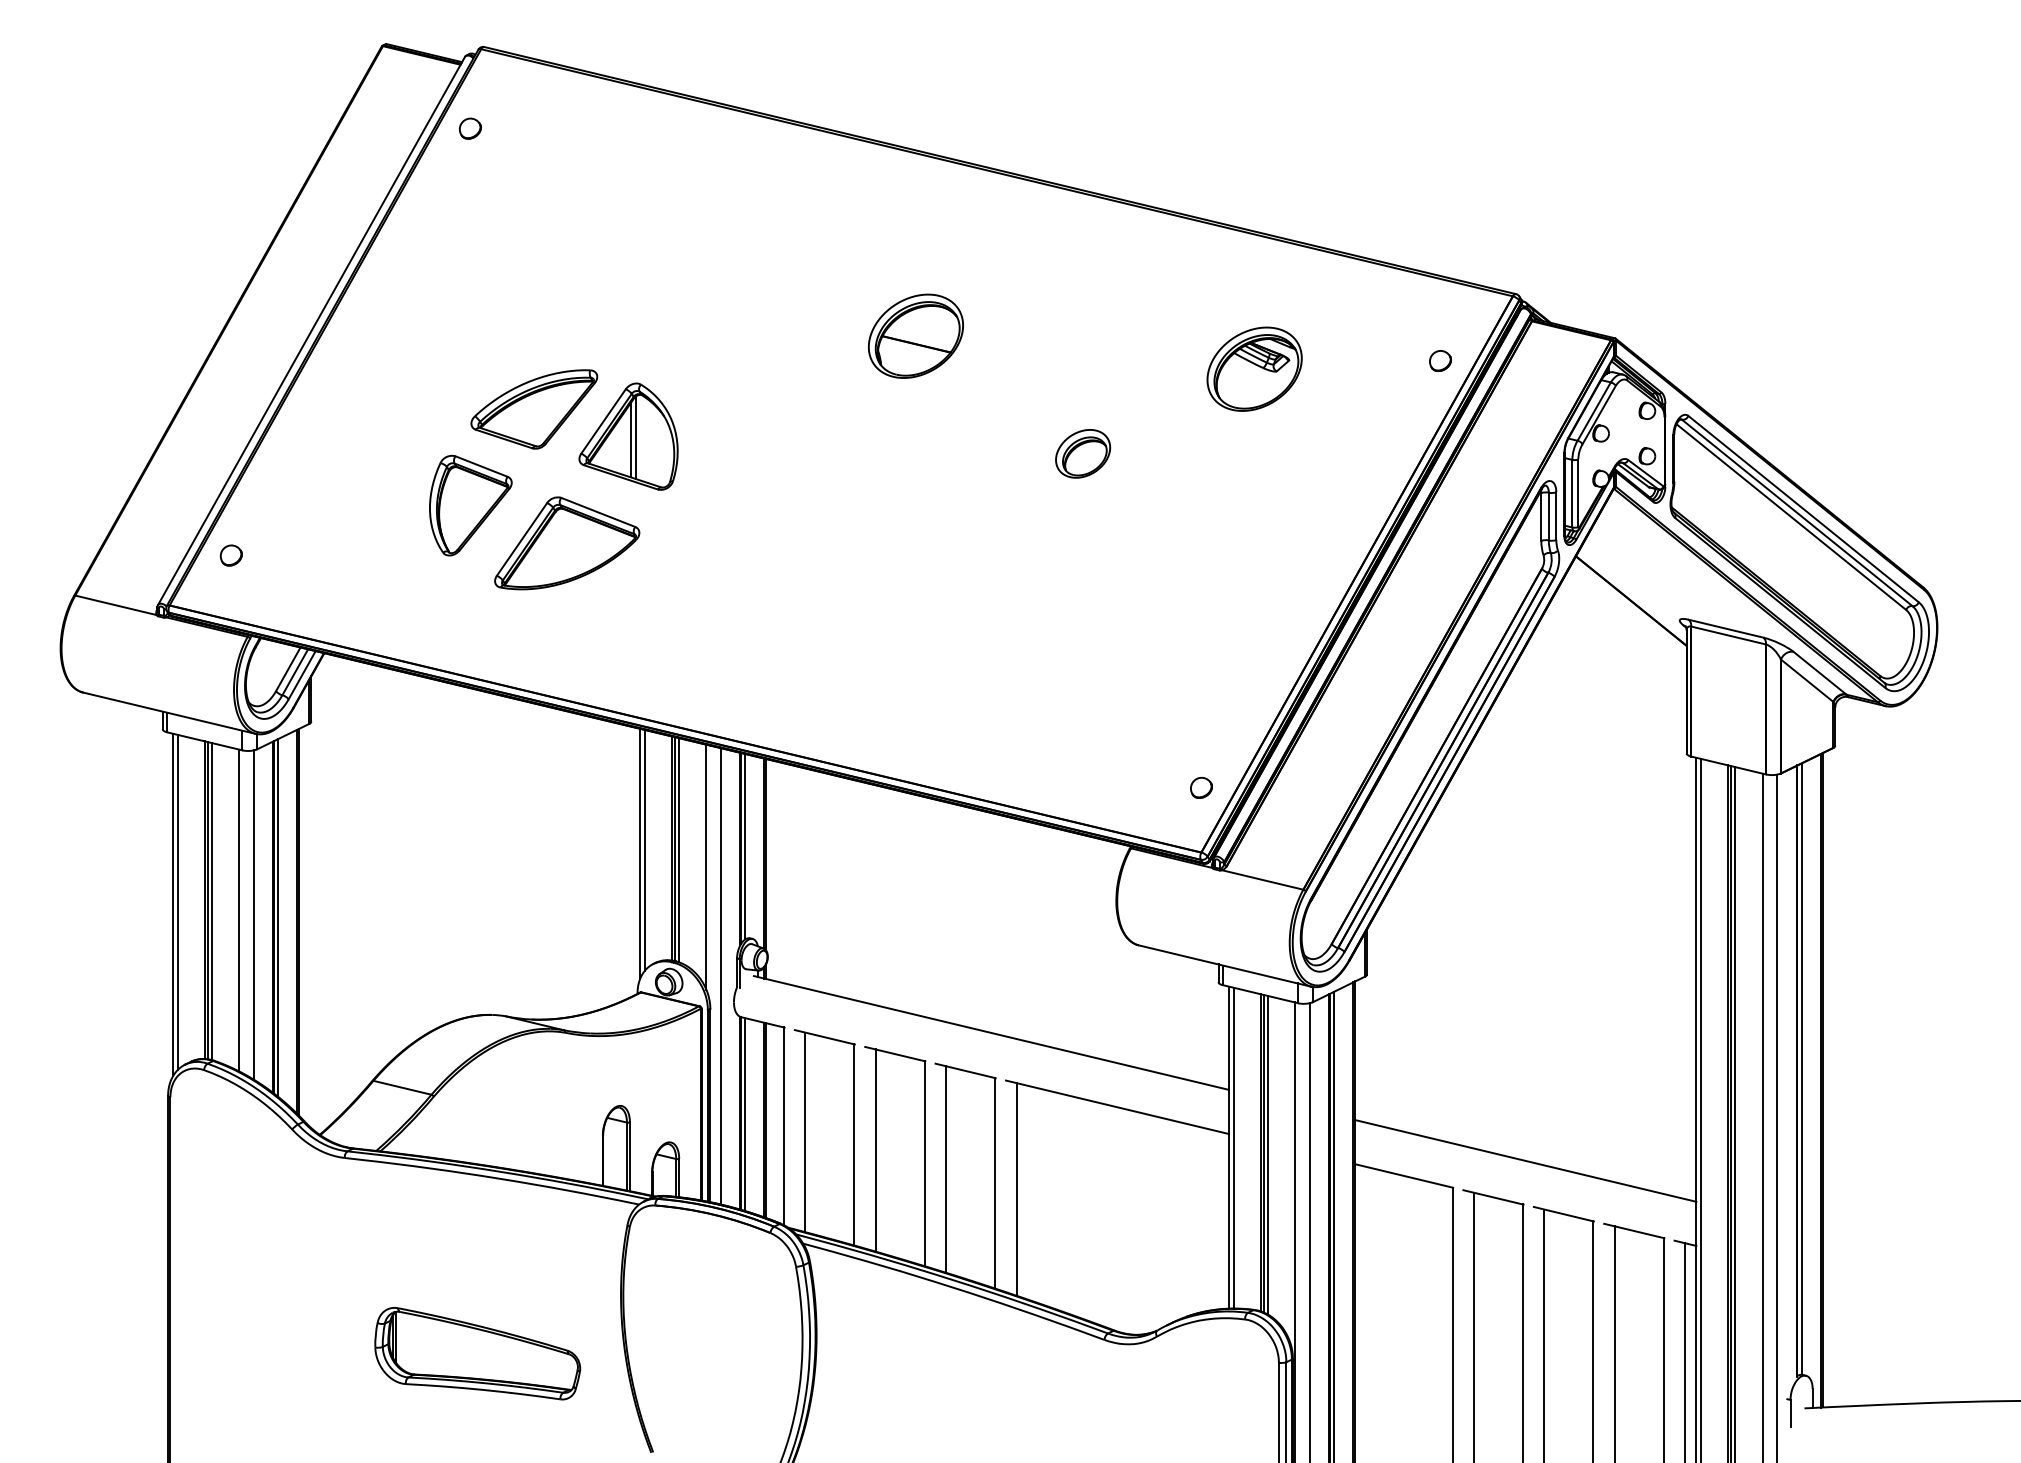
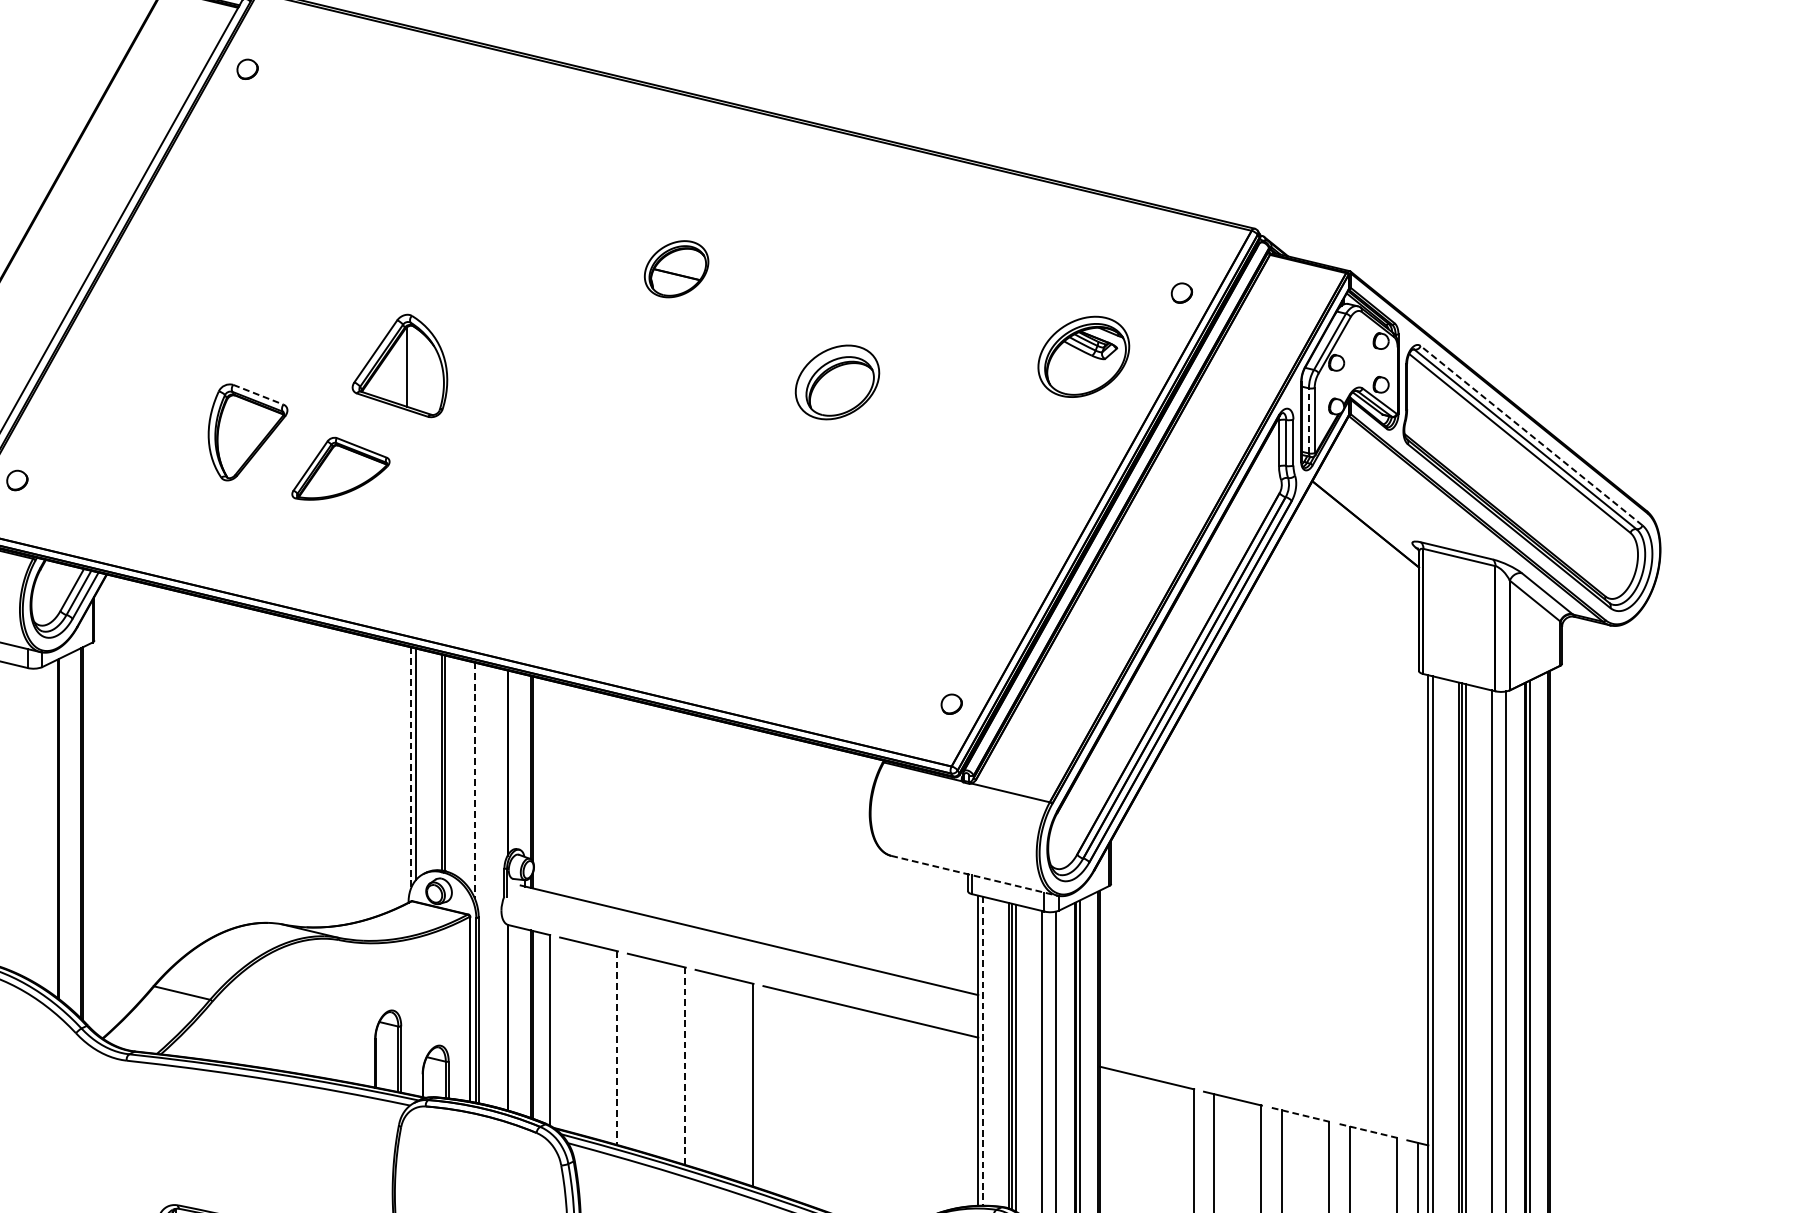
part: (915, 335) -> (676, 268), size x0.7
part: (1254, 368) -> (1083, 356), moved
part: (534, 409) -> (309, 339), removed
line: (630, 439) -> (401, 368), removed
part: (1083, 453) -> (838, 382), size x1.6
line: (482, 466) -> (259, 394), solid -> dashed
line: (1572, 493) -> (1309, 420), solid -> dashed
line: (1803, 508) -> (1531, 435), solid -> dashed
part: (567, 543) -> (341, 468), size x0.7
line: (745, 846) -> (512, 760), removed
line: (679, 850) -> (449, 764), removed
line: (640, 853) -> (411, 767), solid -> dashed
line: (706, 867) -> (475, 780), solid -> dashed
line: (239, 910) -> (25, 822), removed
line: (254, 914) -> (39, 826), removed
line: (278, 917) -> (62, 829), removed
line: (1224, 966) -> (973, 876), solid -> dashed
line: (721, 976) -> (489, 885), removed
line: (745, 1114) -> (512, 1018), removed
line: (805, 1132) -> (570, 1036), removed
line: (854, 1144) -> (617, 1047), solid -> dashed
line: (1233, 1148) -> (982, 1051), solid -> dashed
line: (875, 1150) -> (637, 1053), removed
line: (1525, 1160) -> (1263, 1063), removed
line: (924, 1163) -> (684, 1065), solid -> dashed
line: (946, 1169) -> (706, 1071), removed
line: (1016, 1189) -> (773, 1091), removed
line: (1563, 1214) -> (1300, 1115), solid -> dashed
line: (1634, 1231) -> (1368, 1131), solid -> dashed

